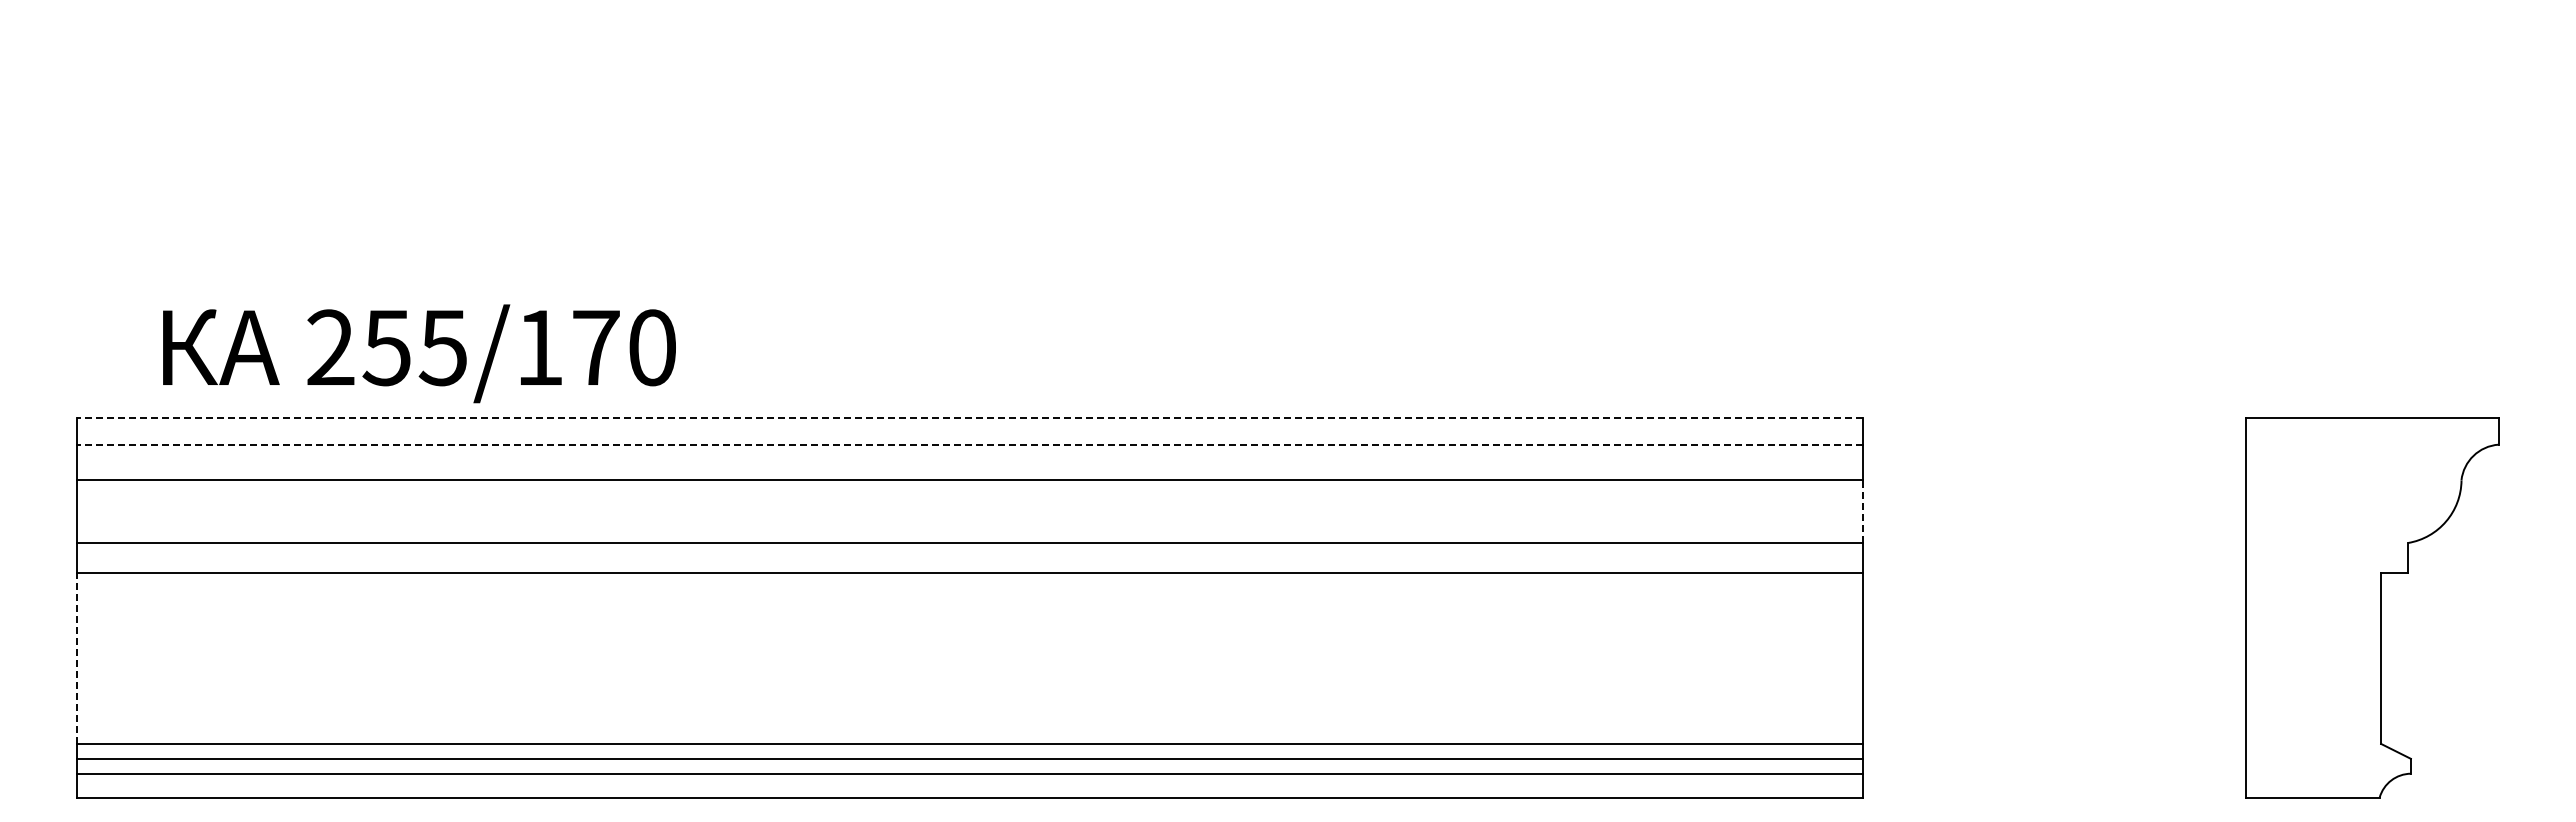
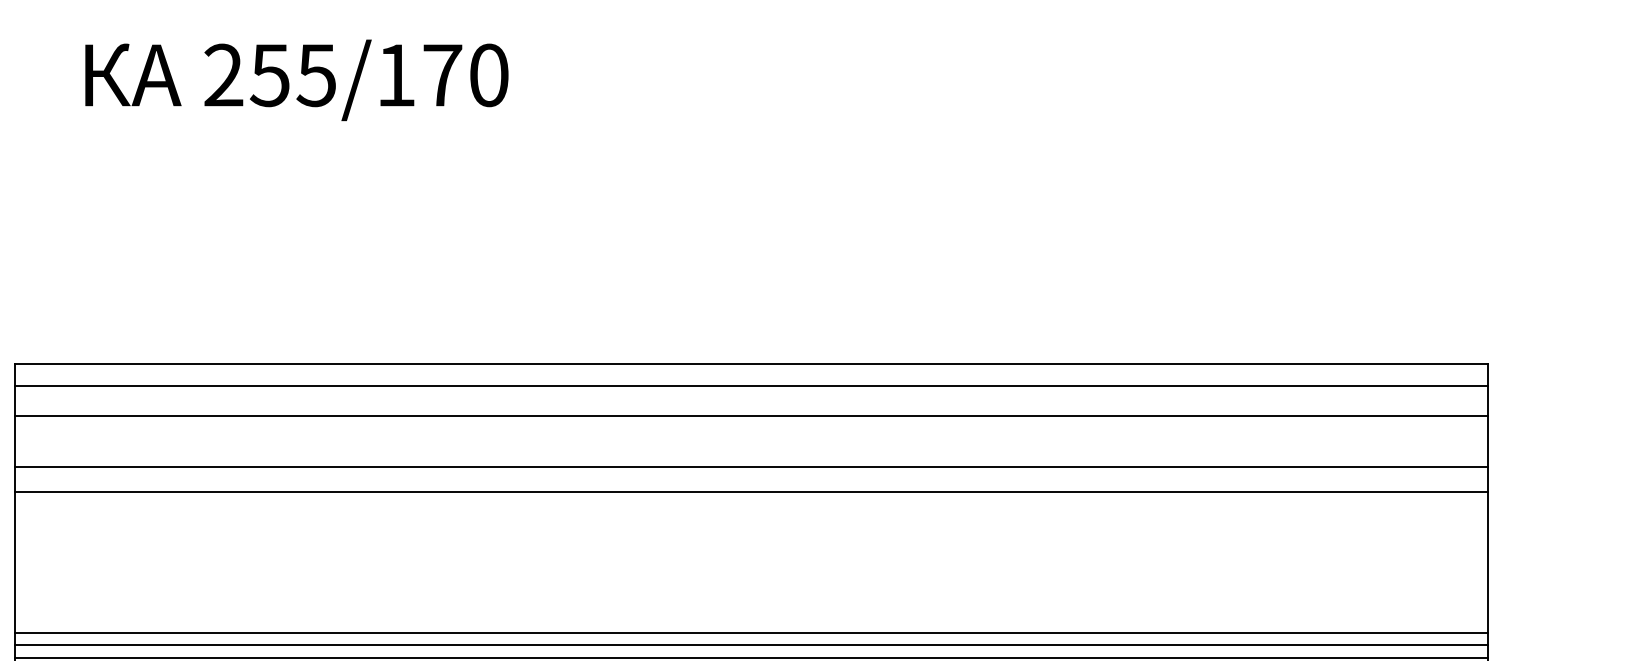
text: (419, 353) -> (296, 80), moved
line: (969, 417) -> (750, 363), dashed -> solid
line: (969, 444) -> (750, 386), dashed -> solid
line: (1863, 511) -> (1488, 441), dashed -> solid
line: (77, 658) -> (14, 562), dashed -> solid

